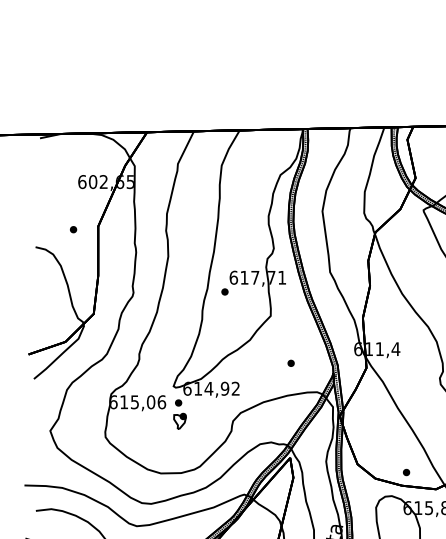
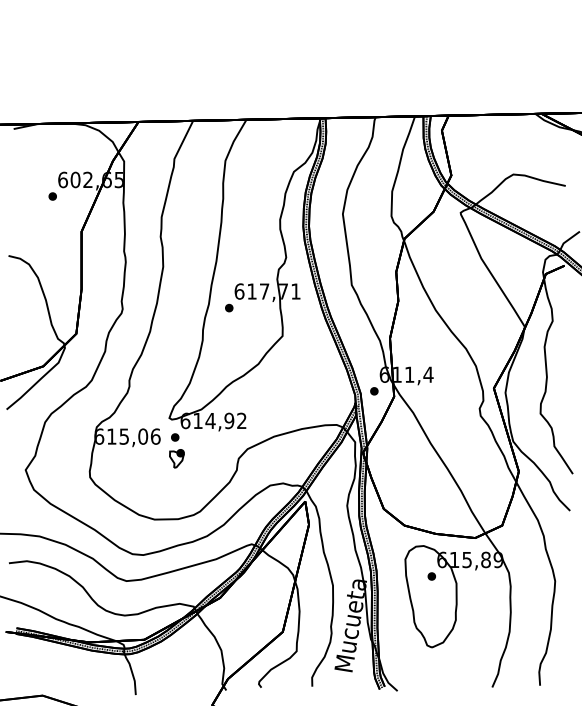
part: (73, 229) -> (52, 196), moved
part: (291, 363) -> (374, 391), moved
part: (406, 472) -> (431, 576), moved

